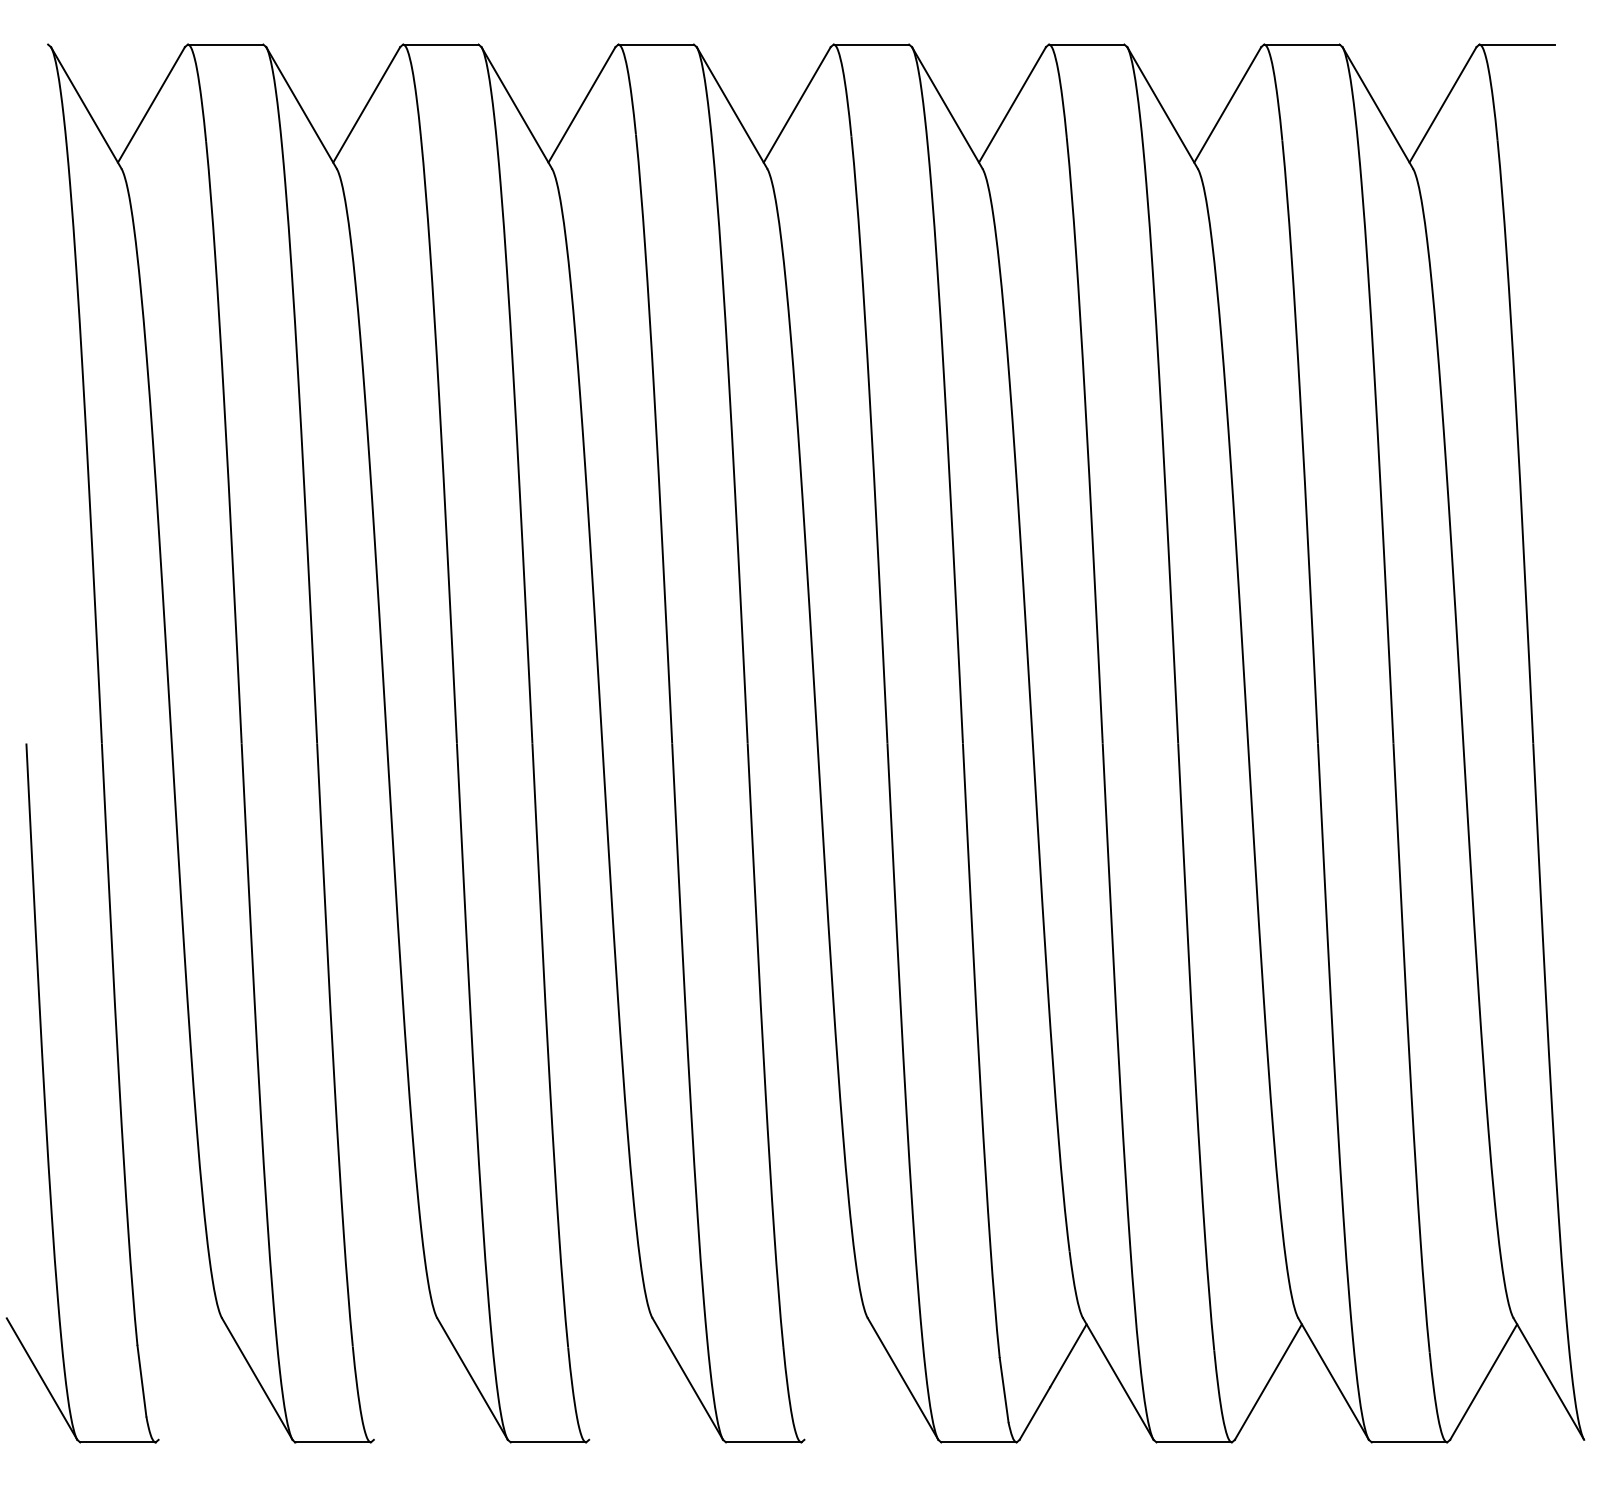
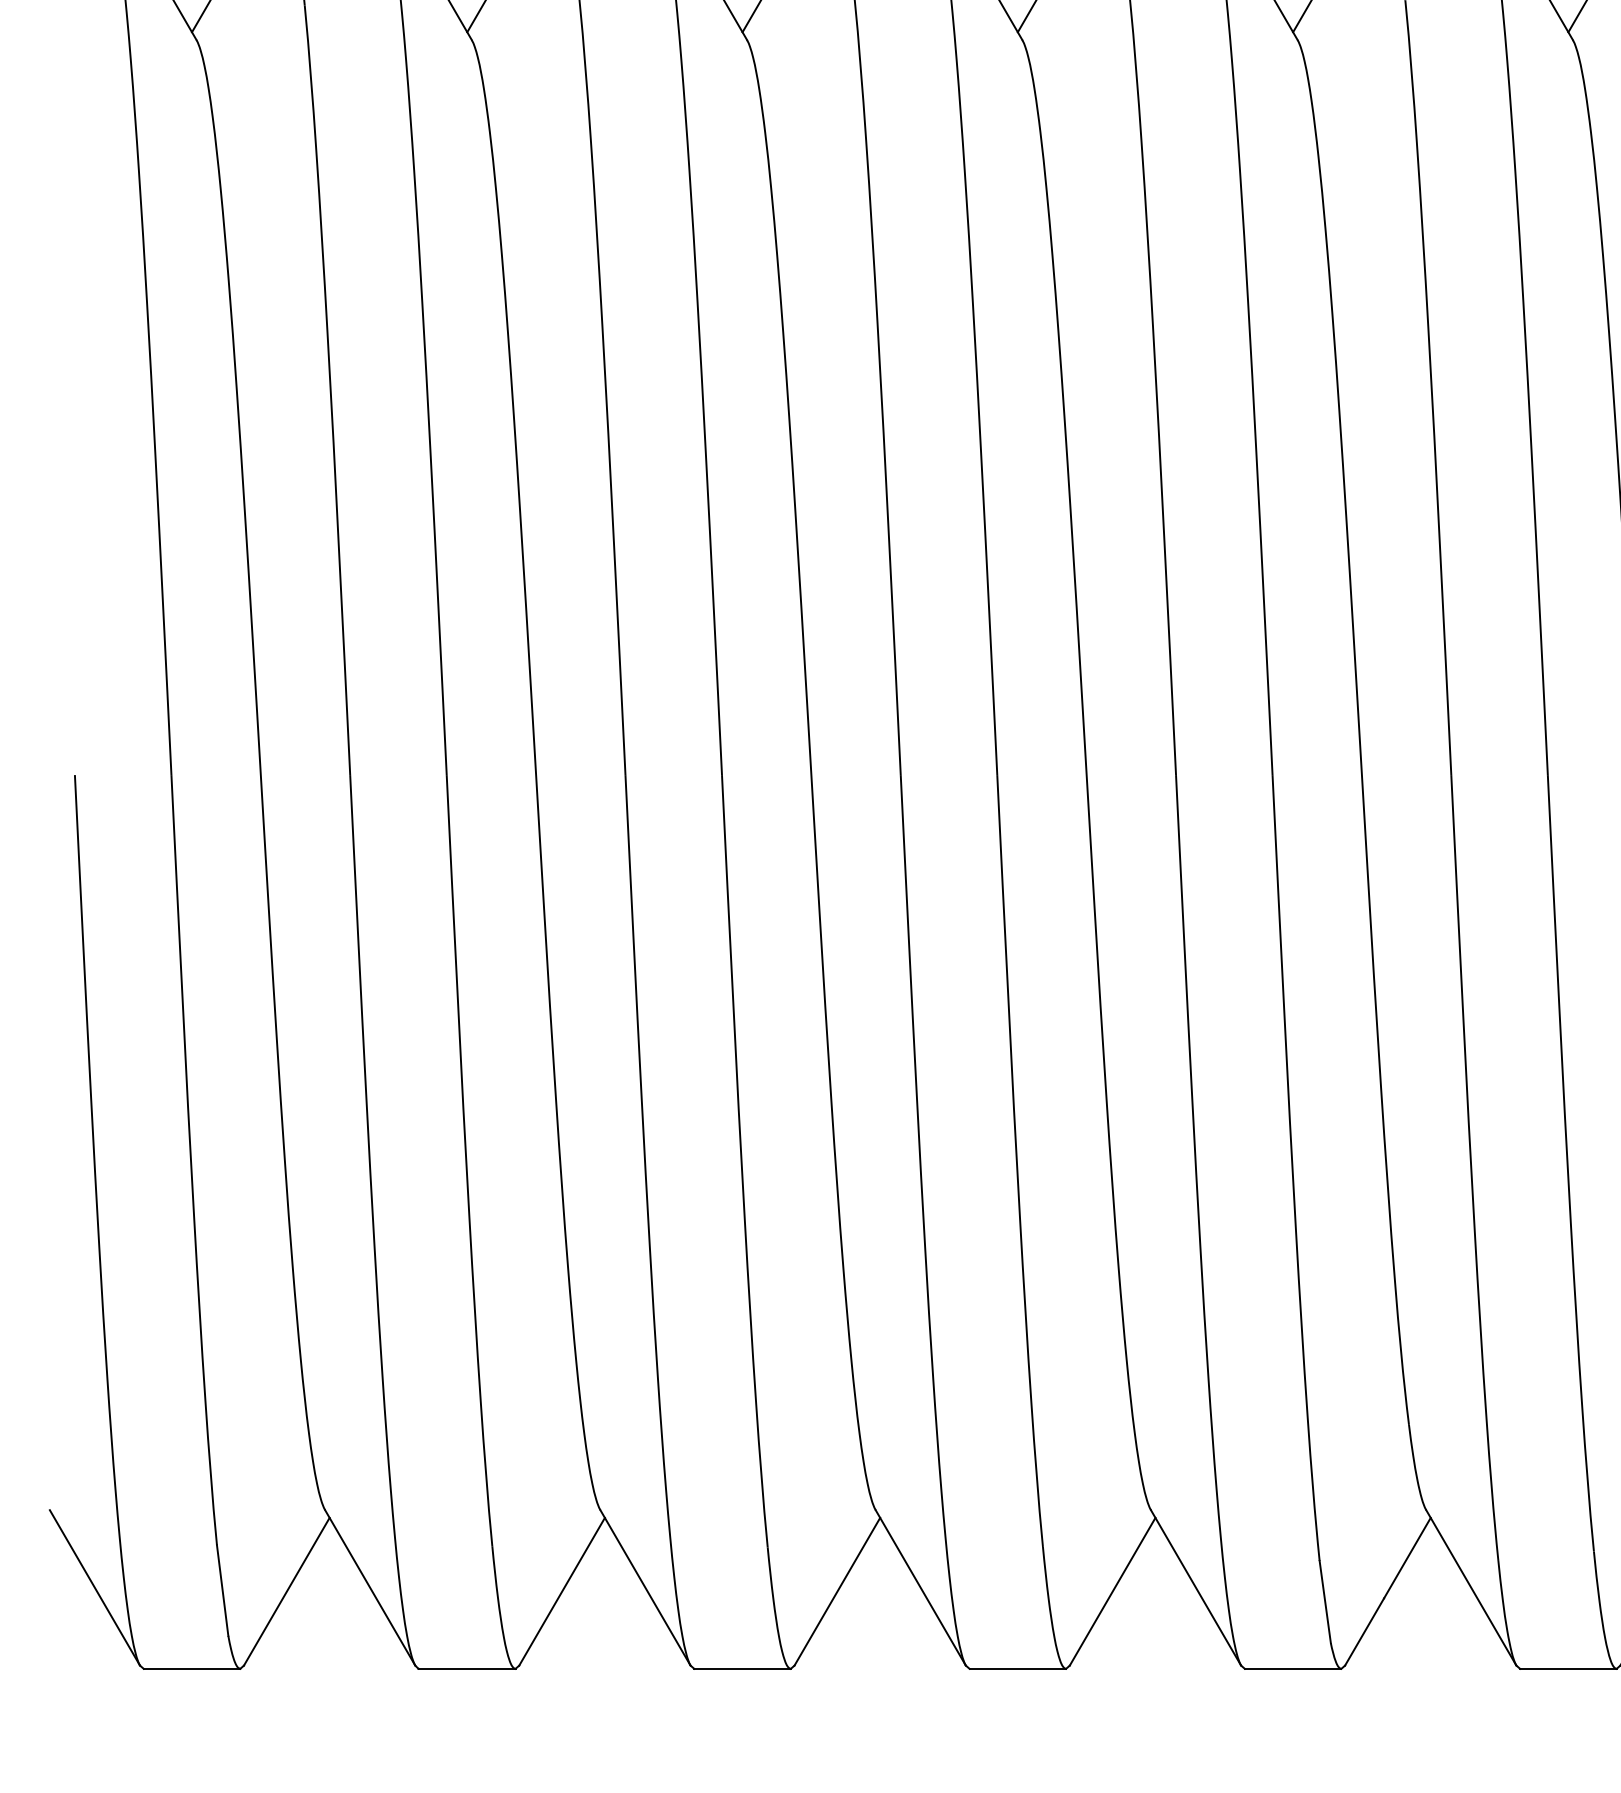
line: (191, 1381) -> (286, 1590), added
line: (406, 1381) -> (560, 1590), added
line: (622, 1381) -> (837, 1590), added
line: (837, 1381) -> (1112, 1590), added

